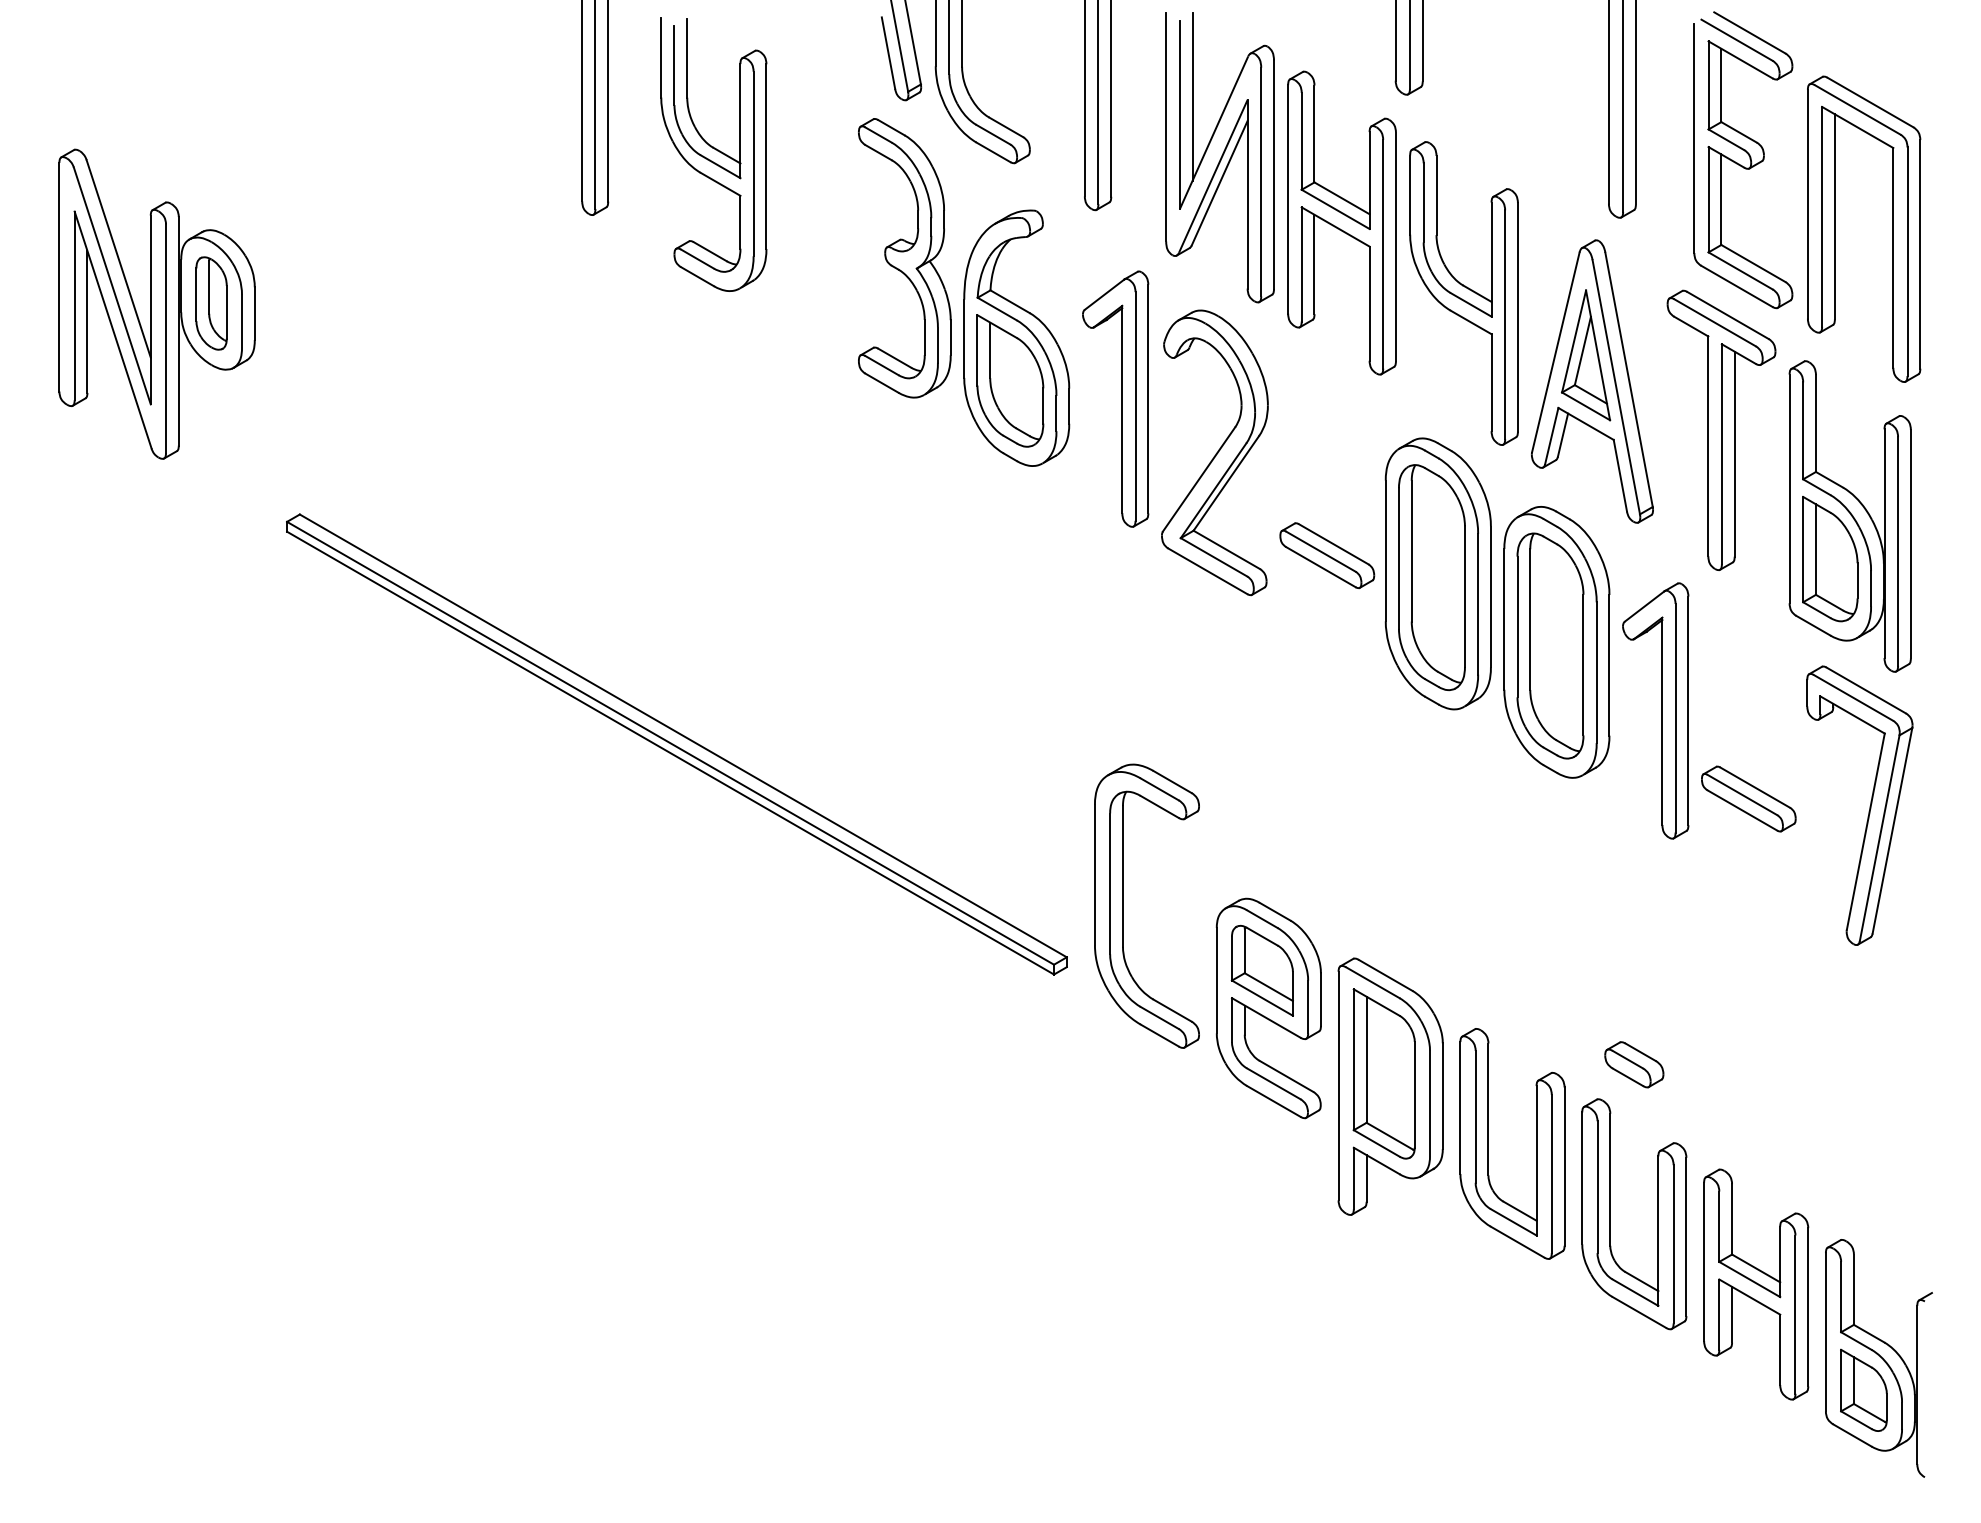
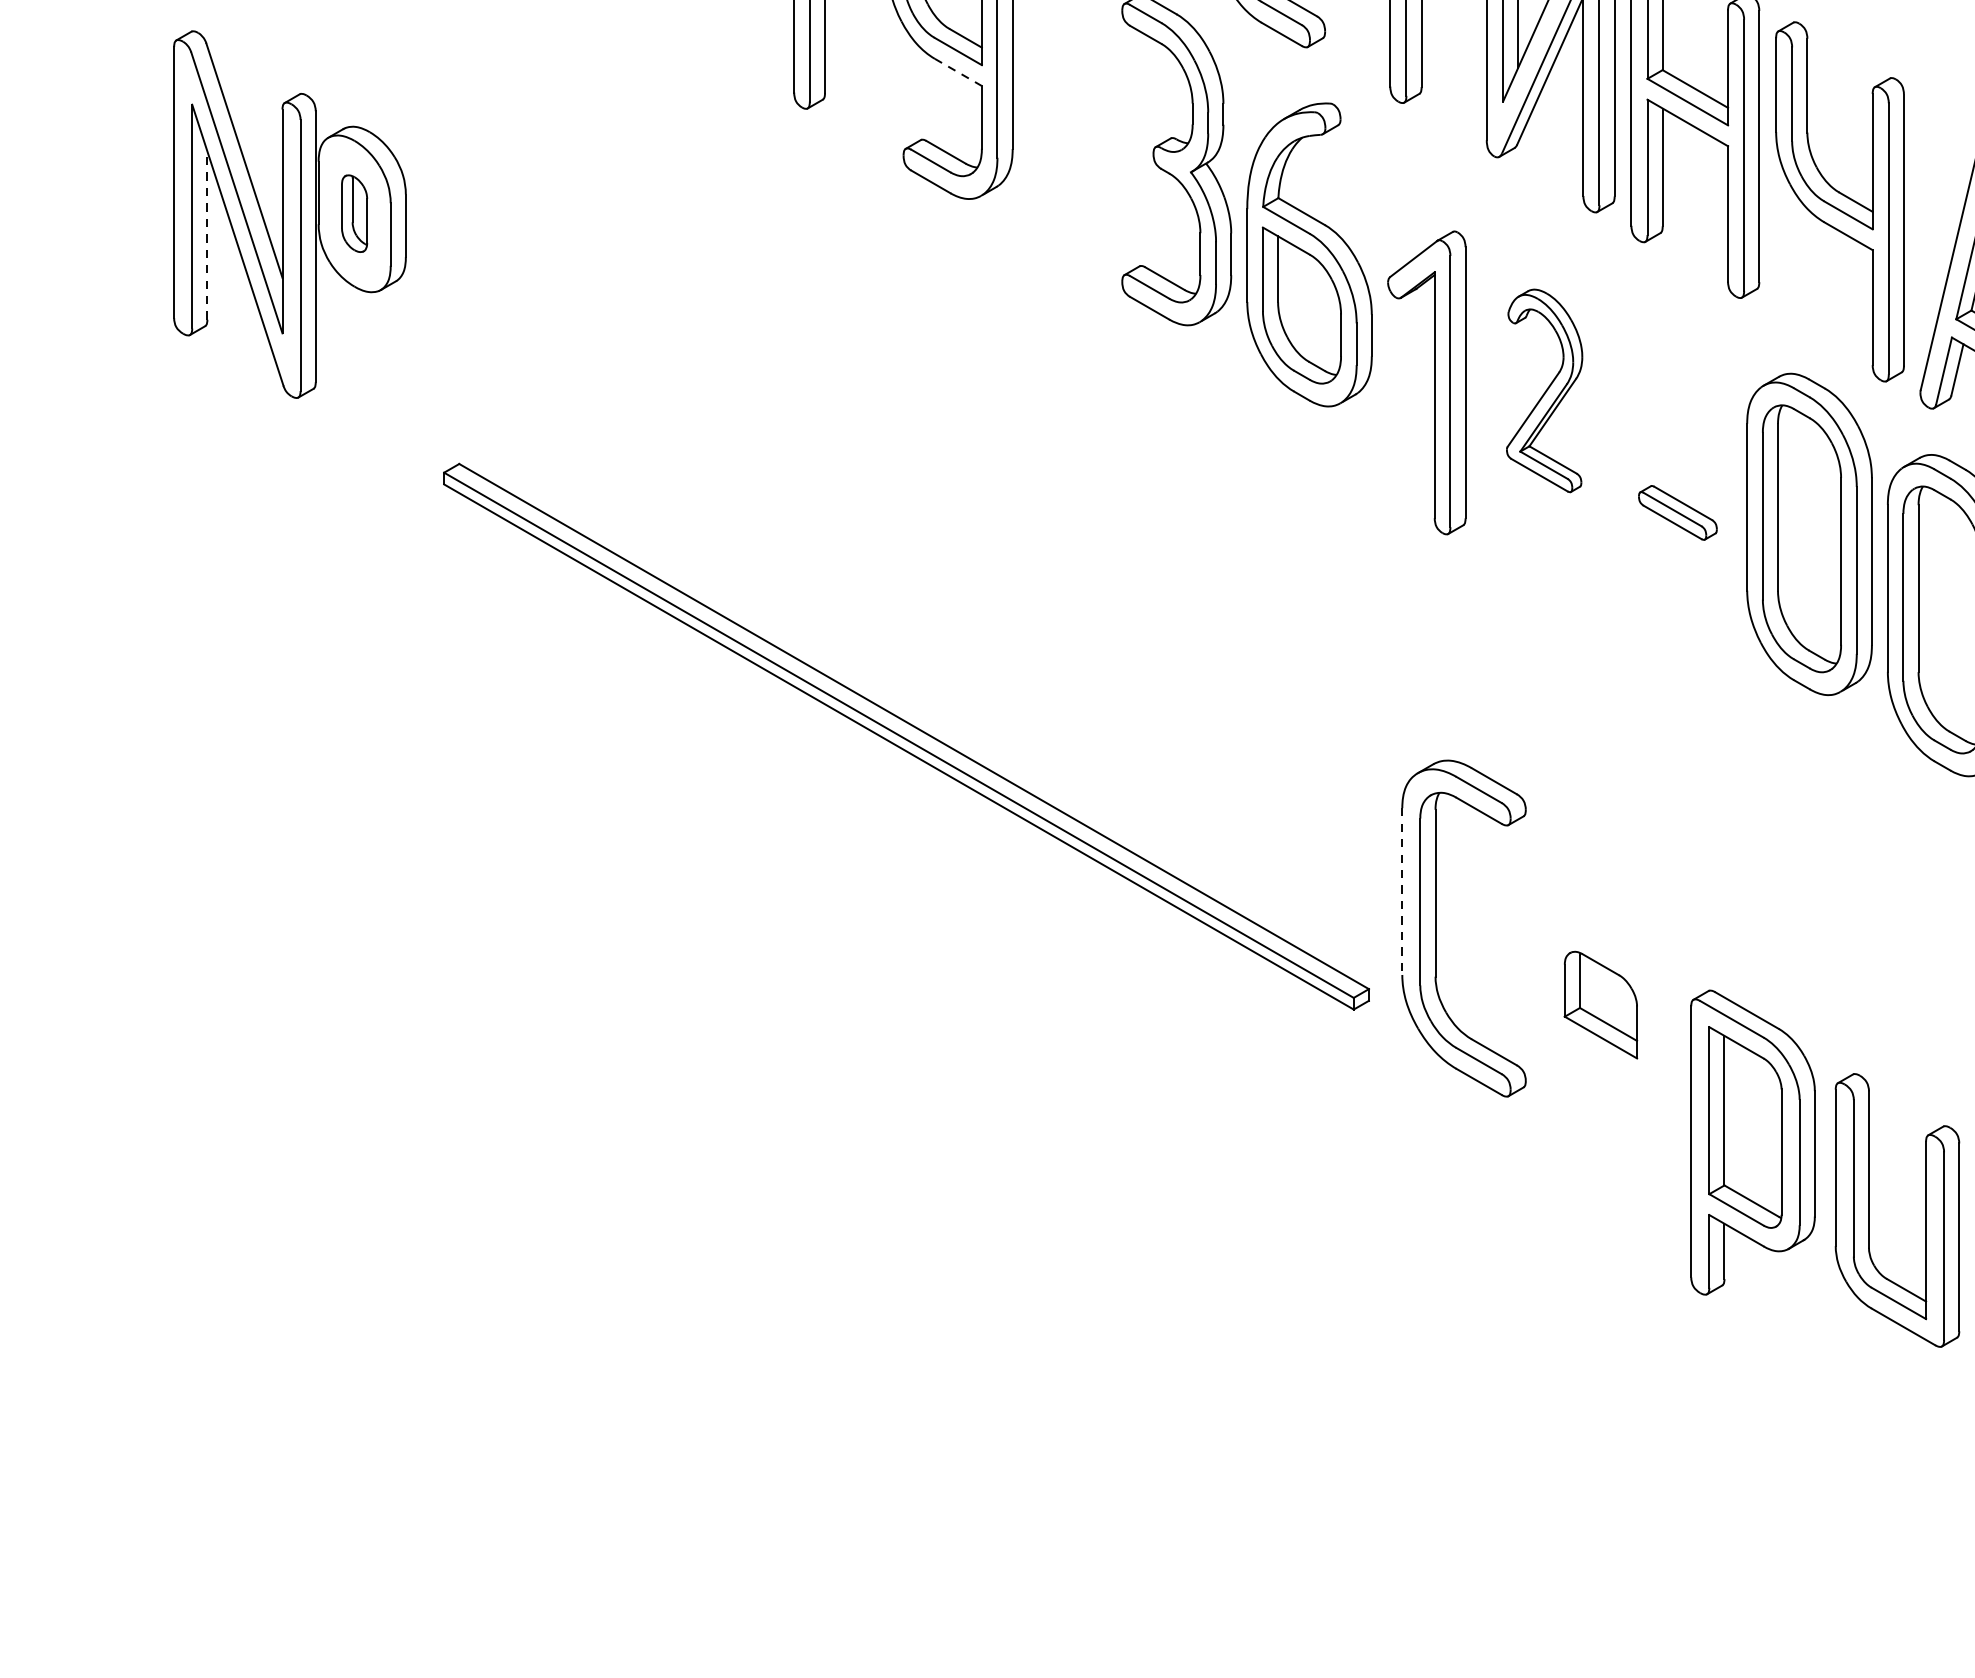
line: (720, 184) -> (958, 72), solid -> dashed
part: (211, 303) -> (354, 213), size x0.7
line: (87, 321) -> (207, 235), solid -> dashed
part: (1115, 398) -> (1426, 382), moved
part: (1214, 452) -> (1544, 390), size x0.6
part: (1327, 555) -> (1678, 512), size x0.7
line: (1094, 875) -> (1401, 892), solid -> dashed
part: (1268, 1008) -> (1608, 1049), removed

